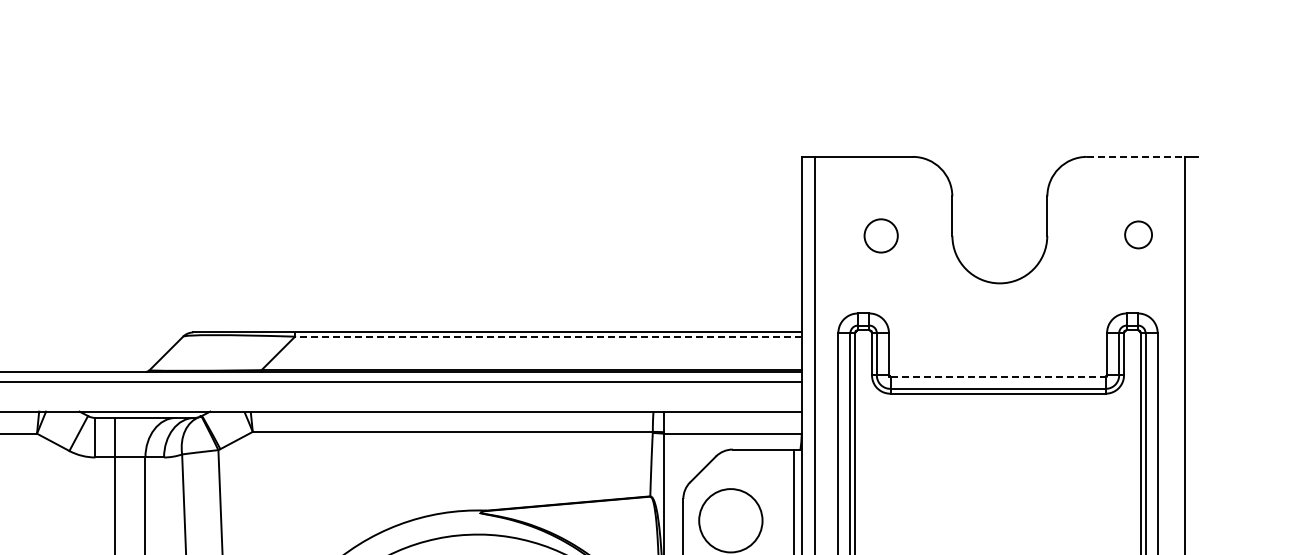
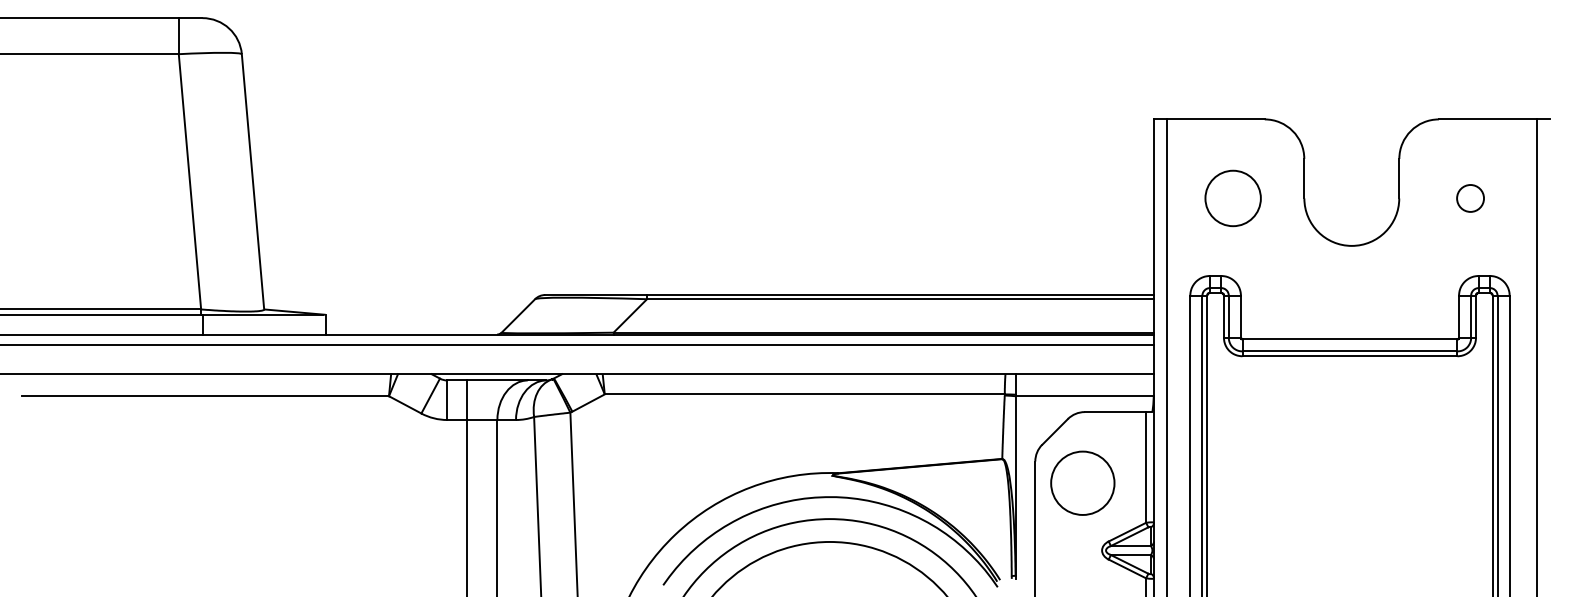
line: (1136, 156) -> (1488, 119), dashed -> solid
circle: (1138, 234) -> (1470, 198), moved
circle: (880, 235) -> (1232, 198), size x1.67
line: (548, 336) -> (900, 299), dashed -> solid
line: (998, 376) -> (1350, 339), dashed -> solid

